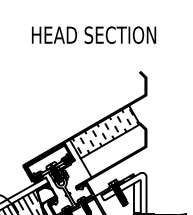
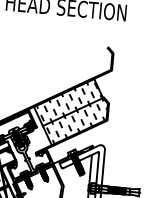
hatch: (114, 150) -> (76, 121), added

